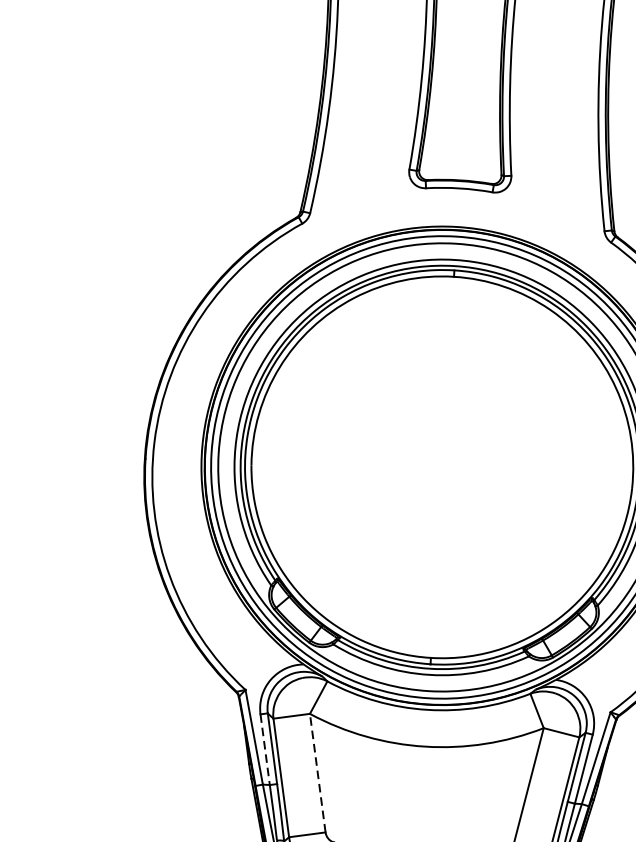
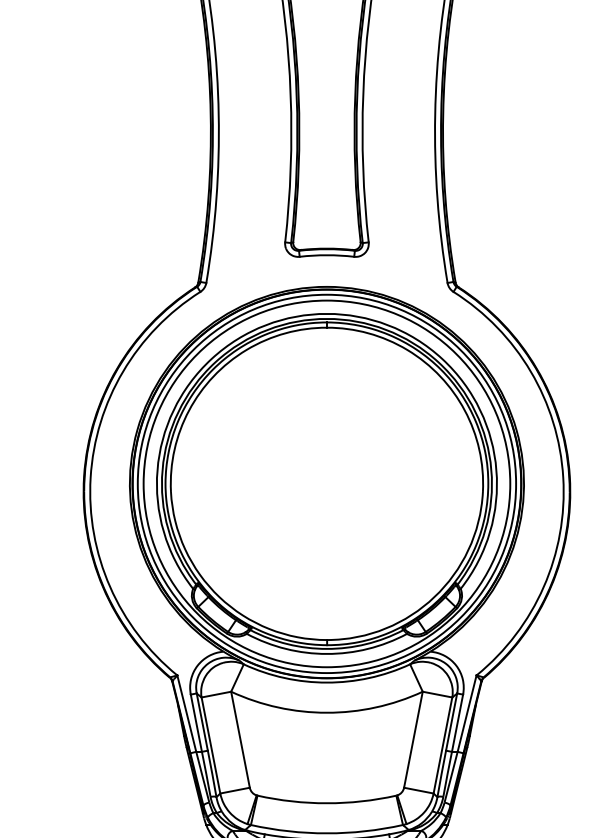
line: (265, 750) -> (196, 723), dashed -> solid
line: (317, 772) -> (240, 739), dashed -> solid

